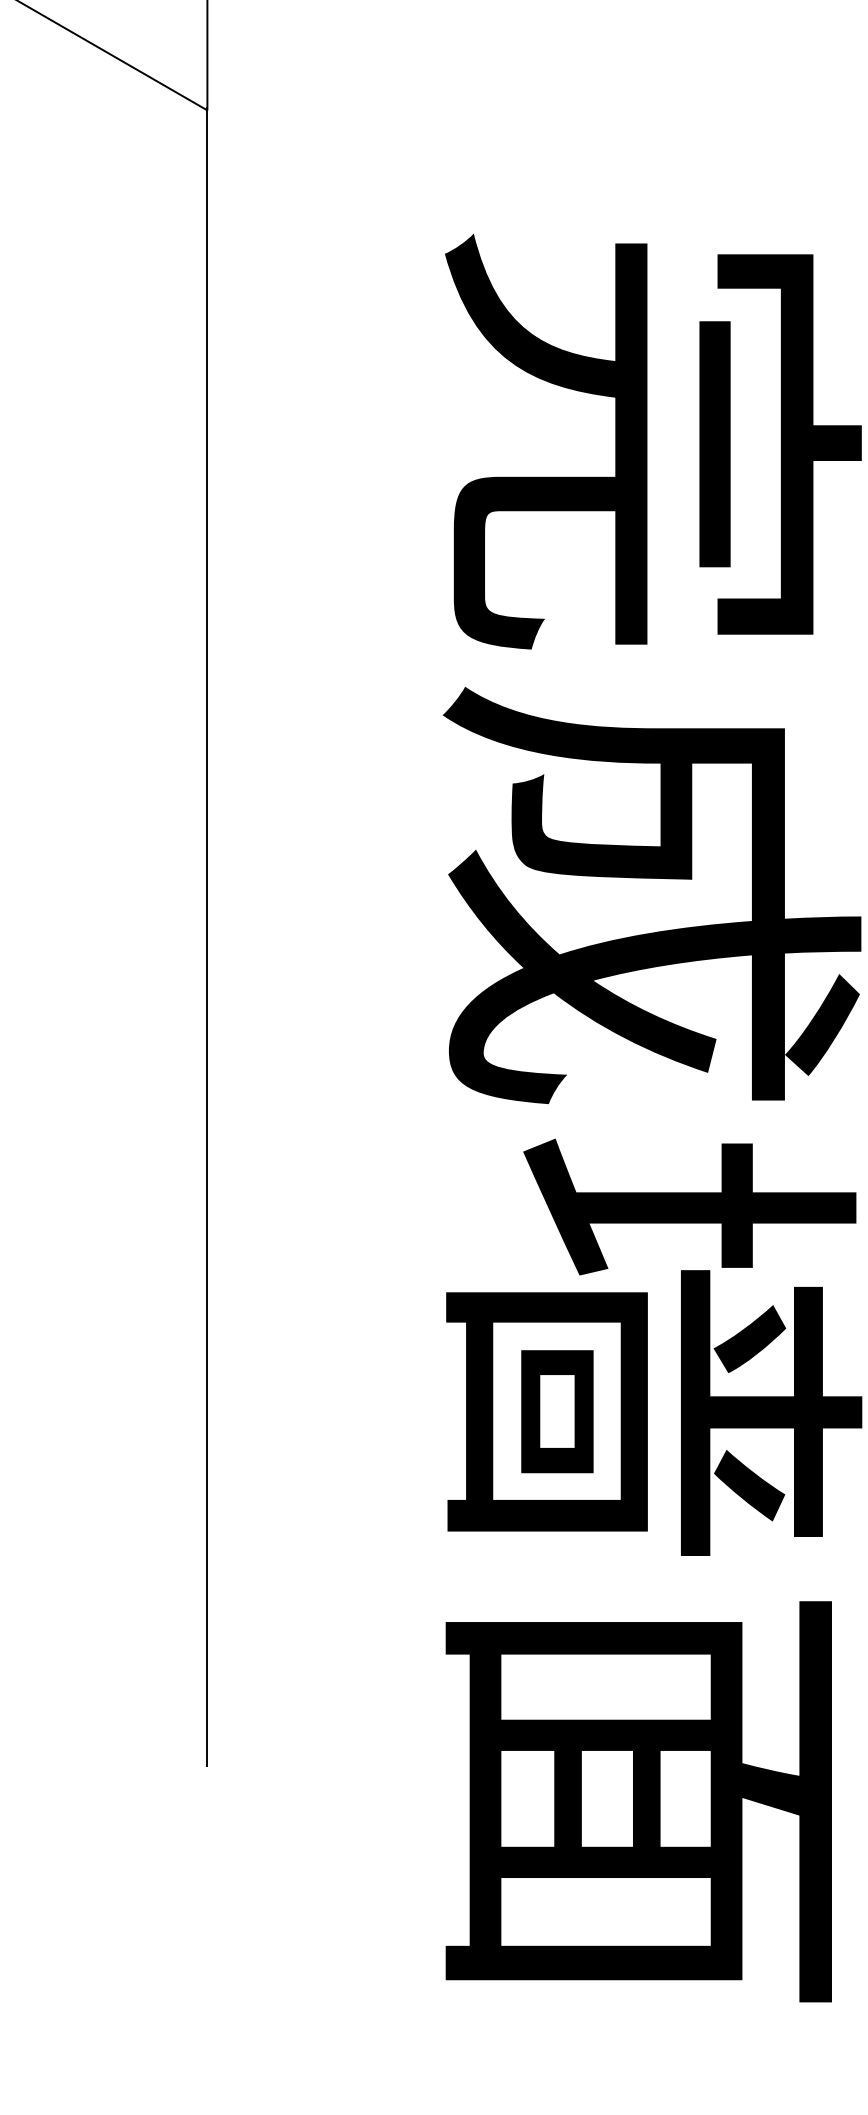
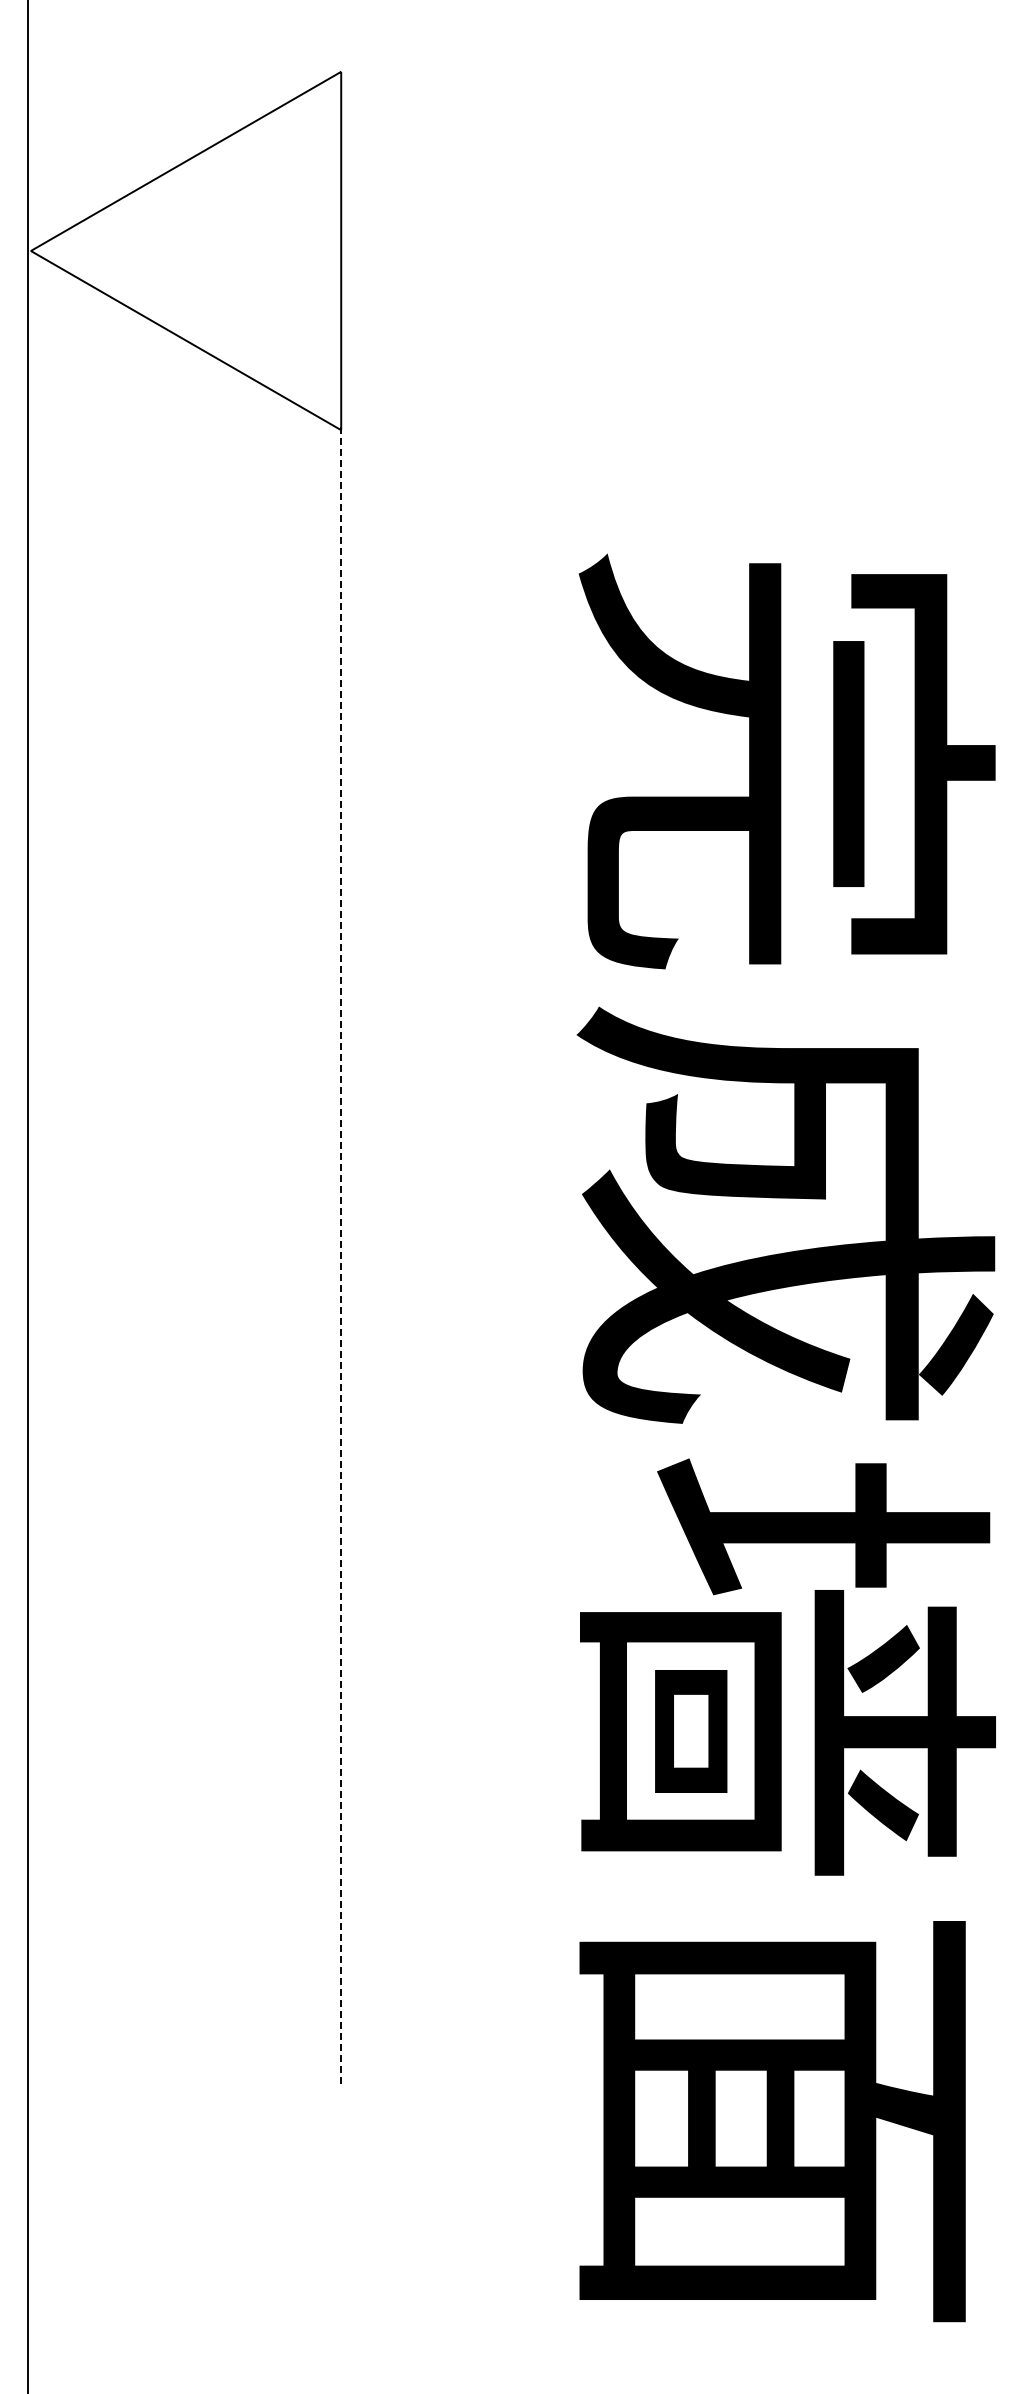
line: (207, 936) -> (341, 1256), solid -> dashed

